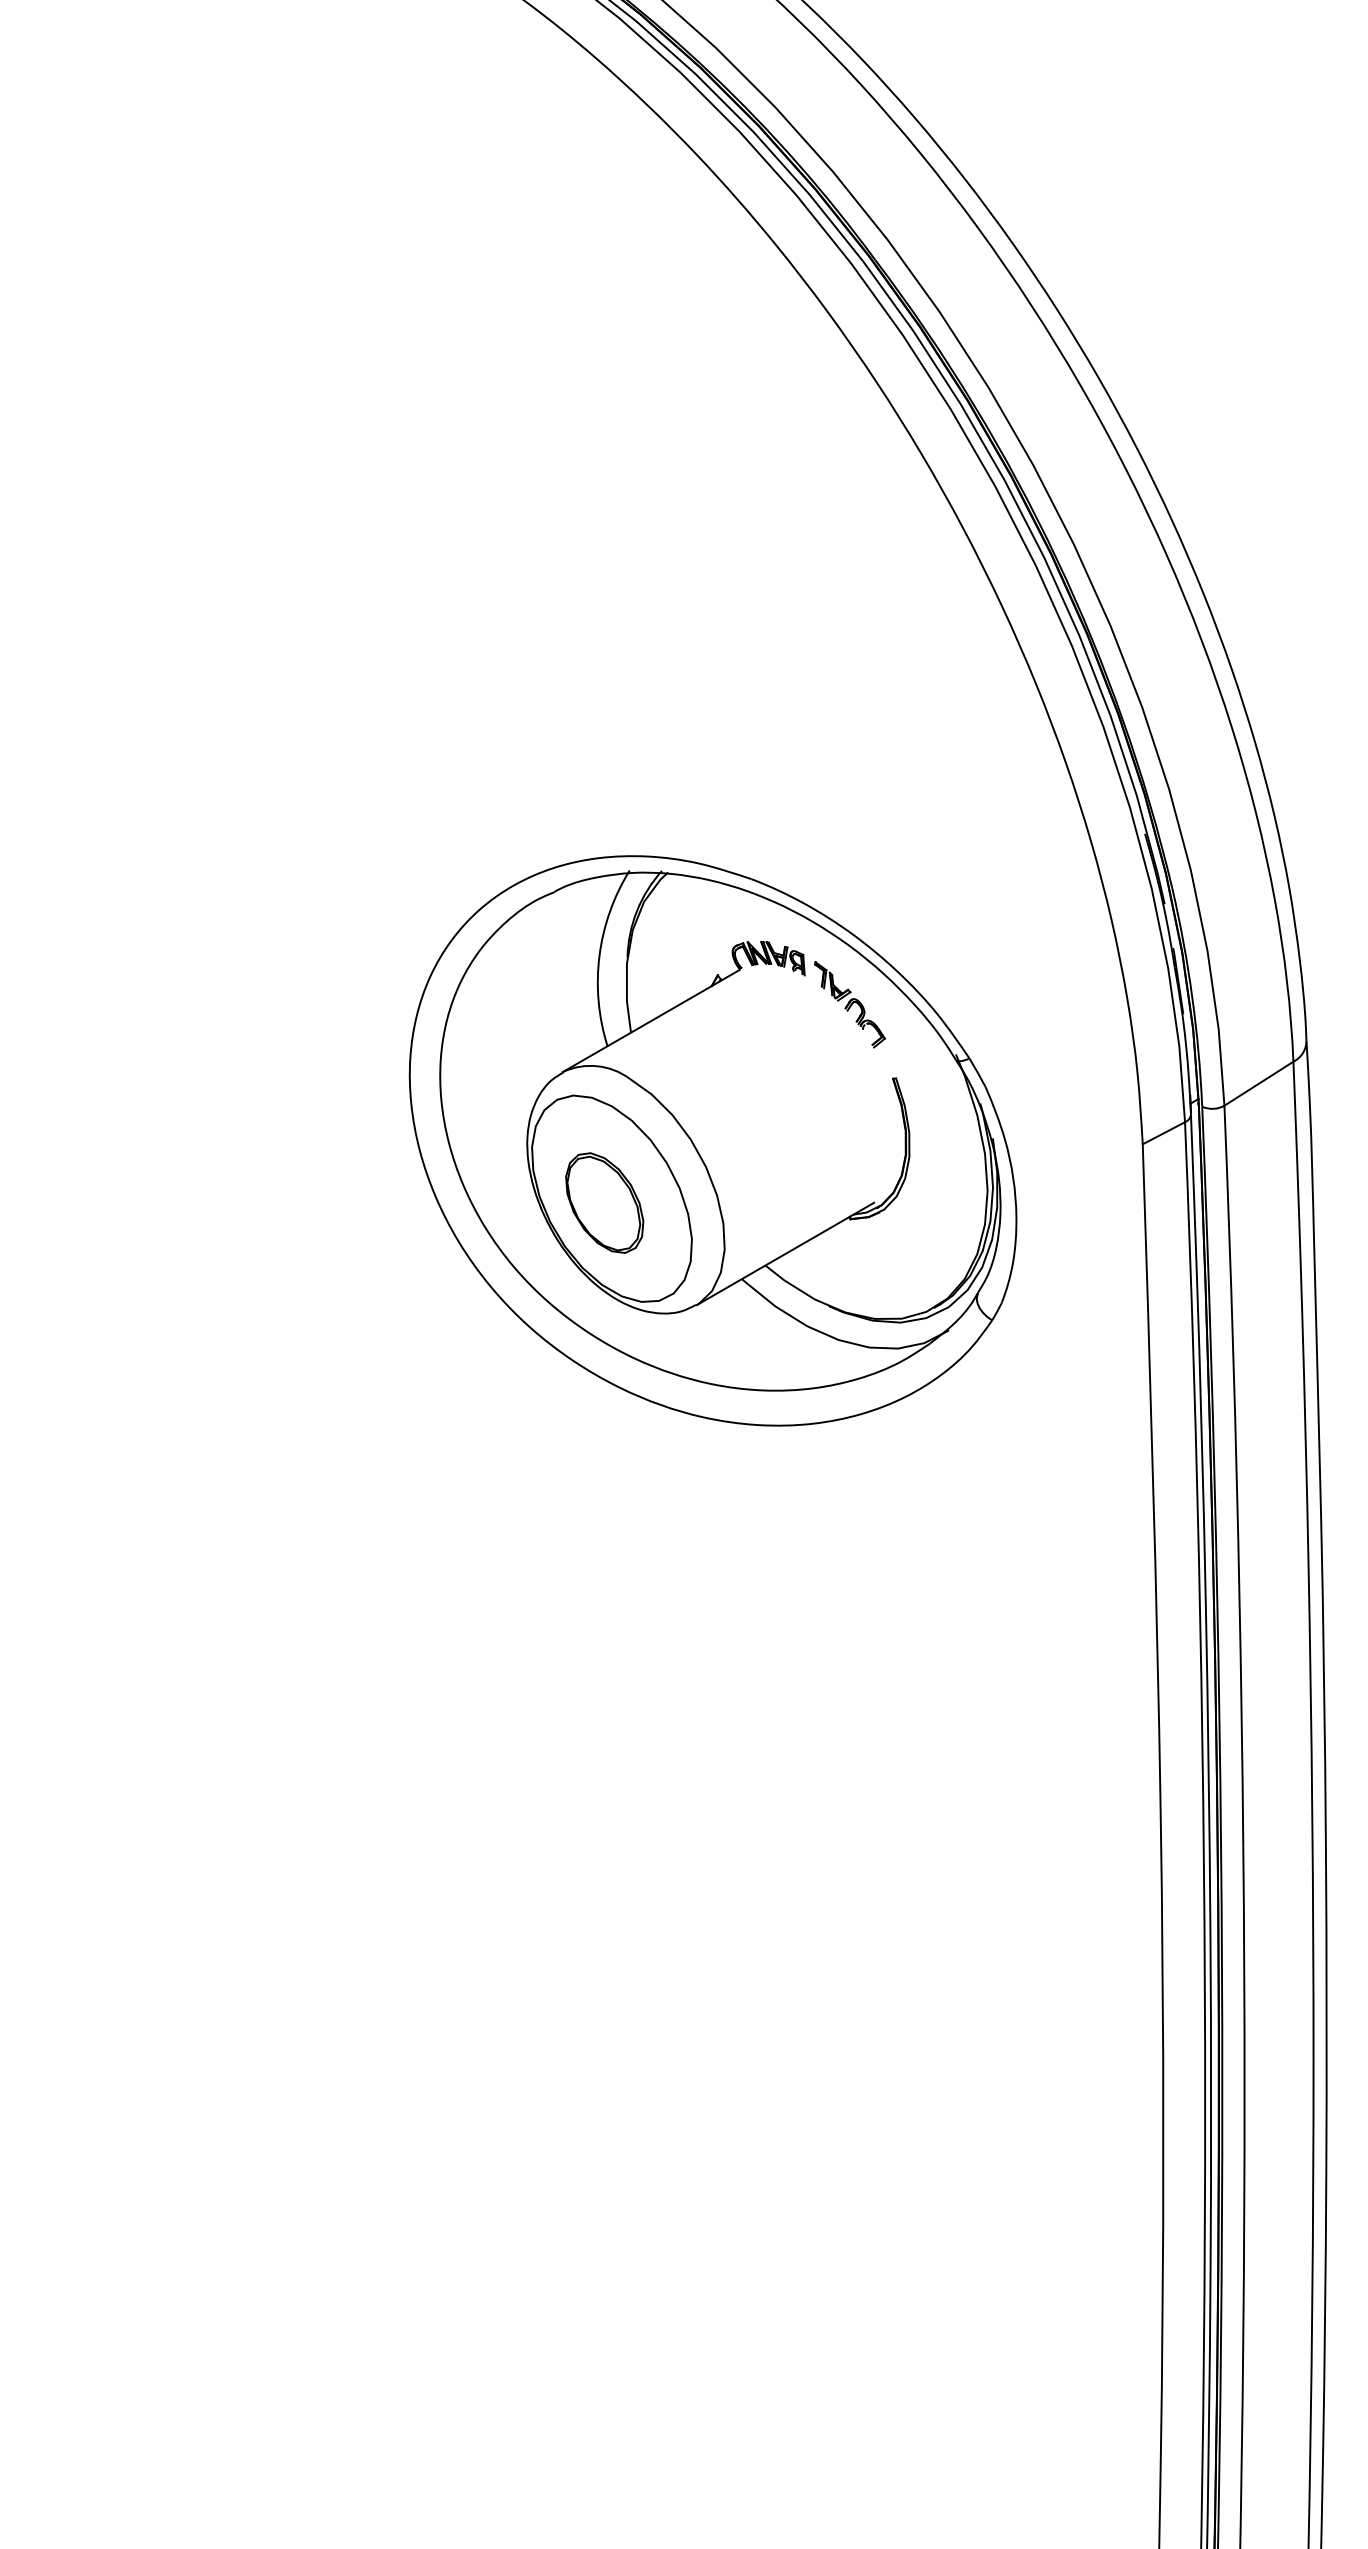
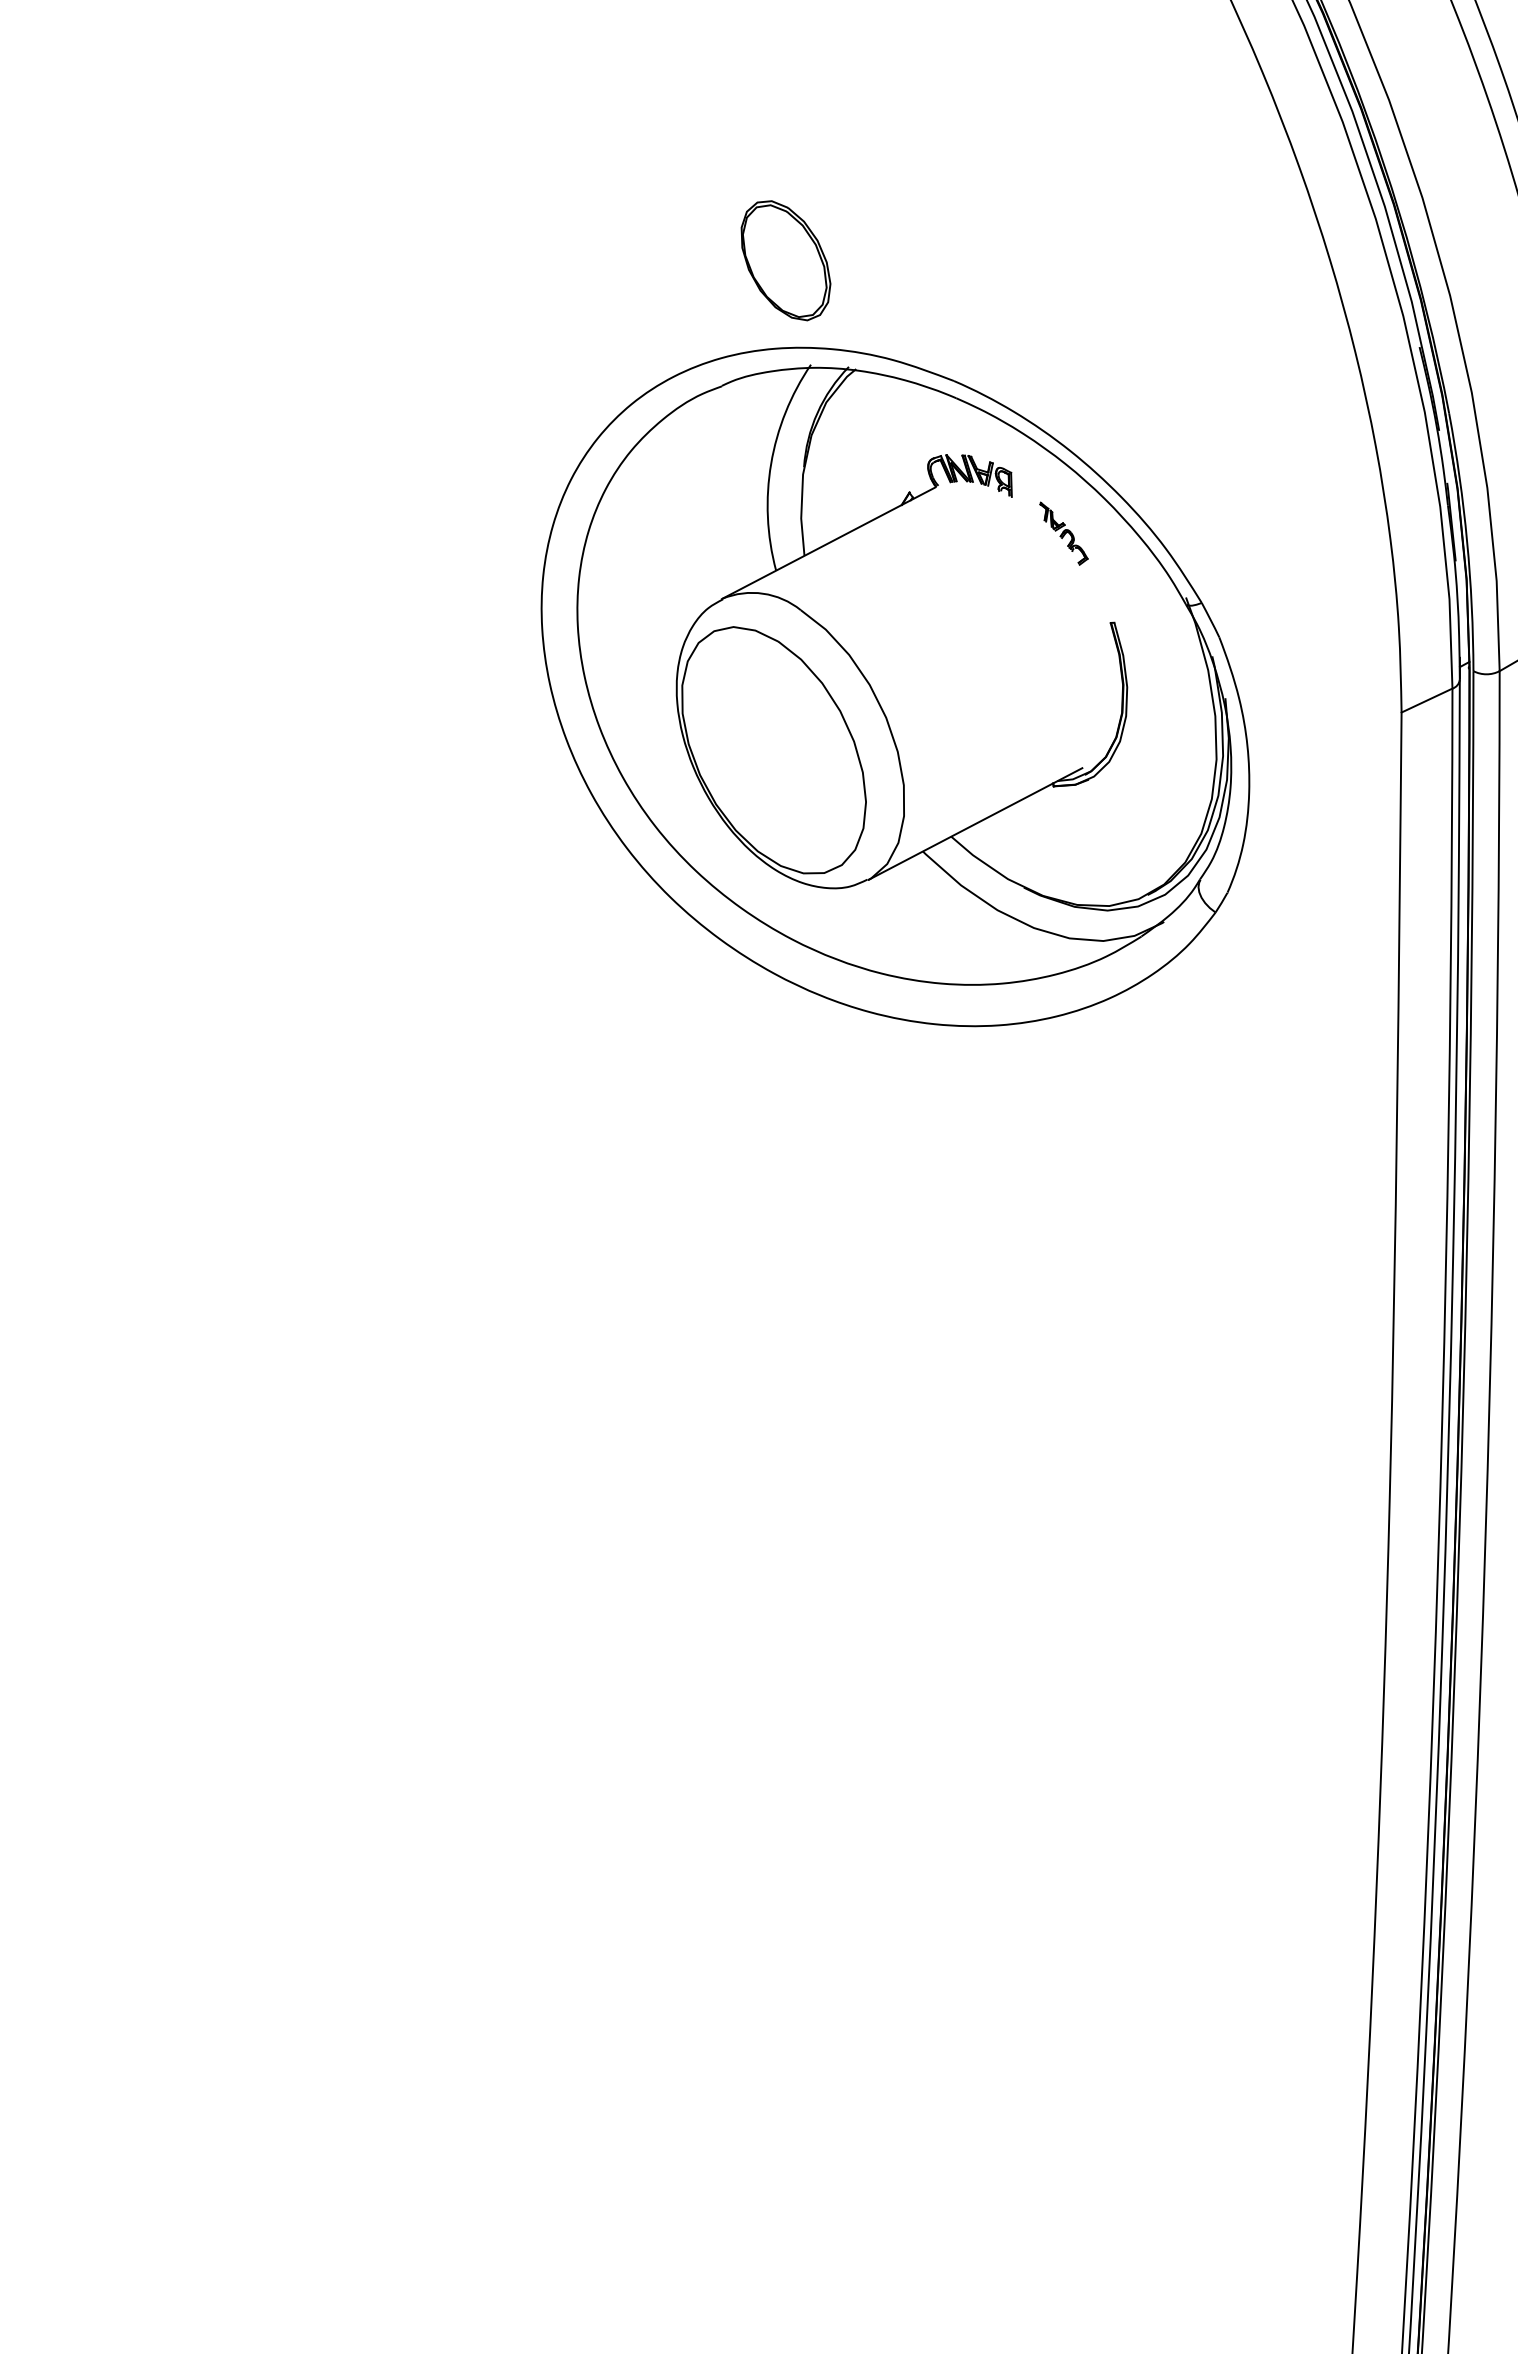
part: (850, 1004) -> (1064, 533), size x0.6
part: (604, 1202) -> (785, 259), moved

